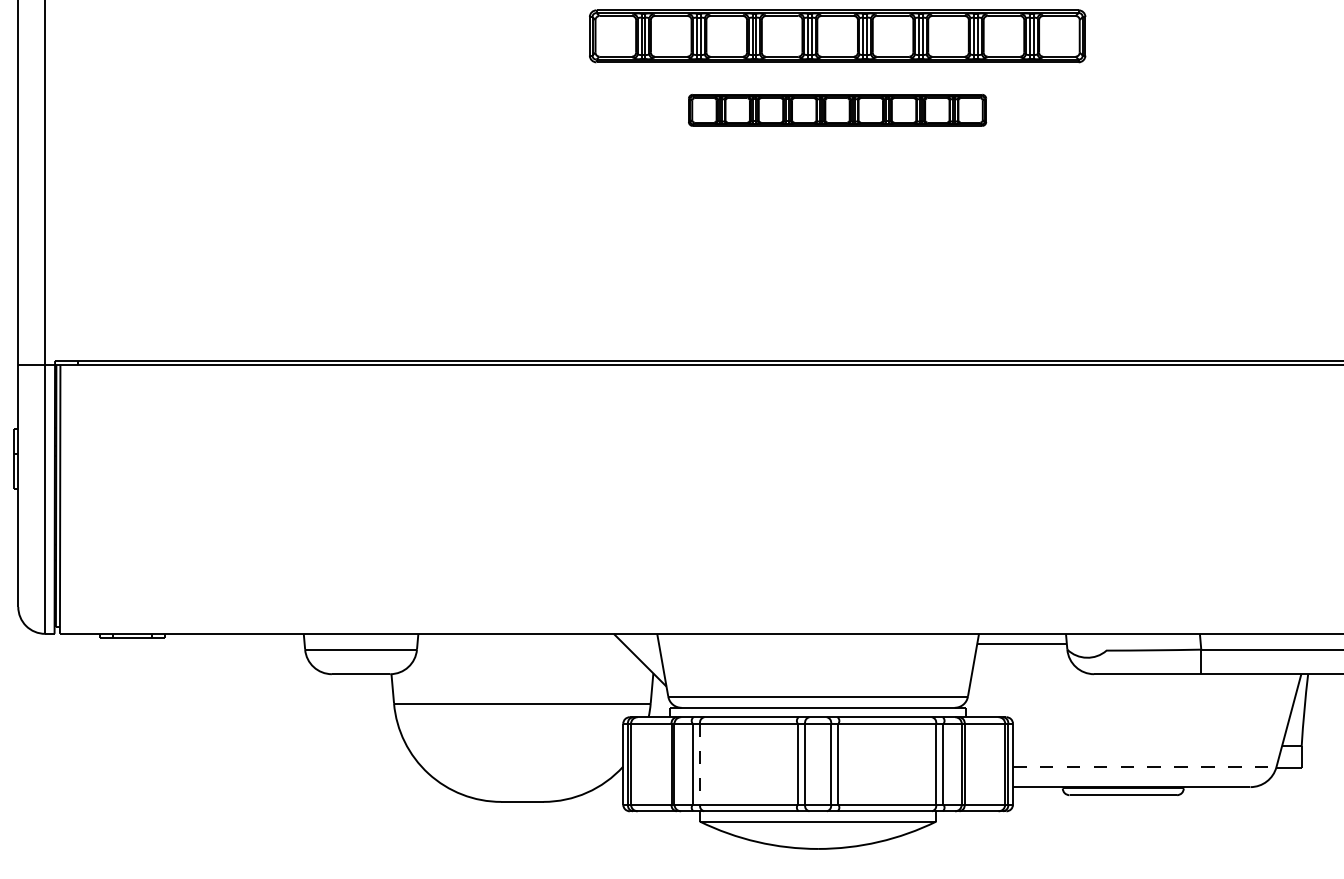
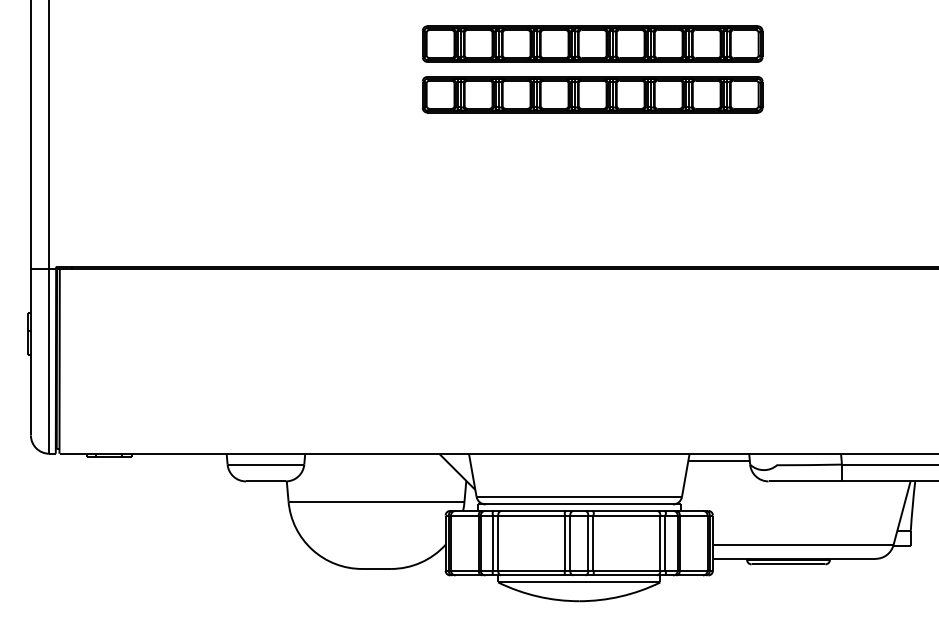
part: (837, 109) -> (592, 94), size x1.67
line: (700, 764) -> (498, 543), dashed -> solid
line: (1145, 767) -> (803, 545), dashed -> solid

